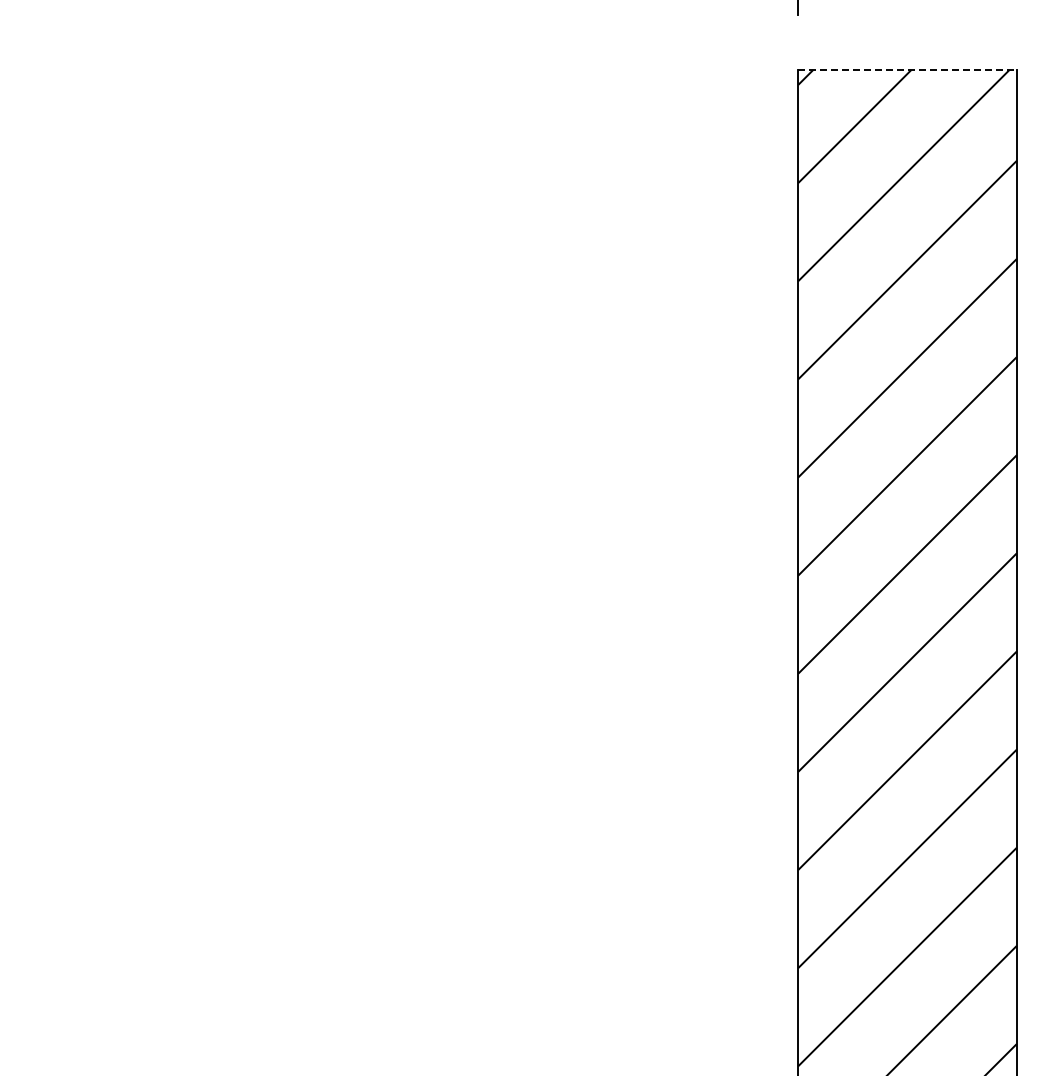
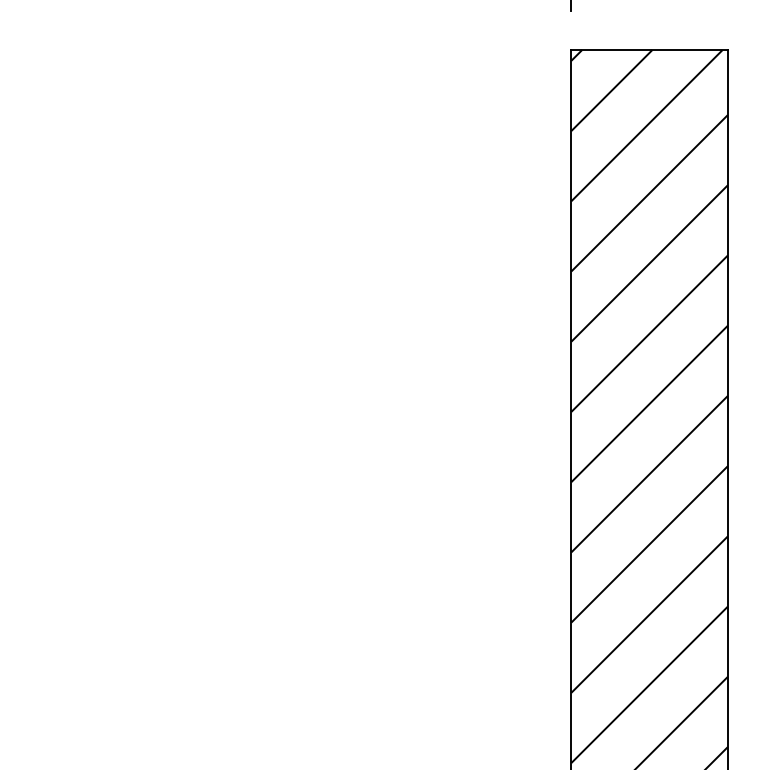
line: (908, 69) -> (650, 49), dashed -> solid

